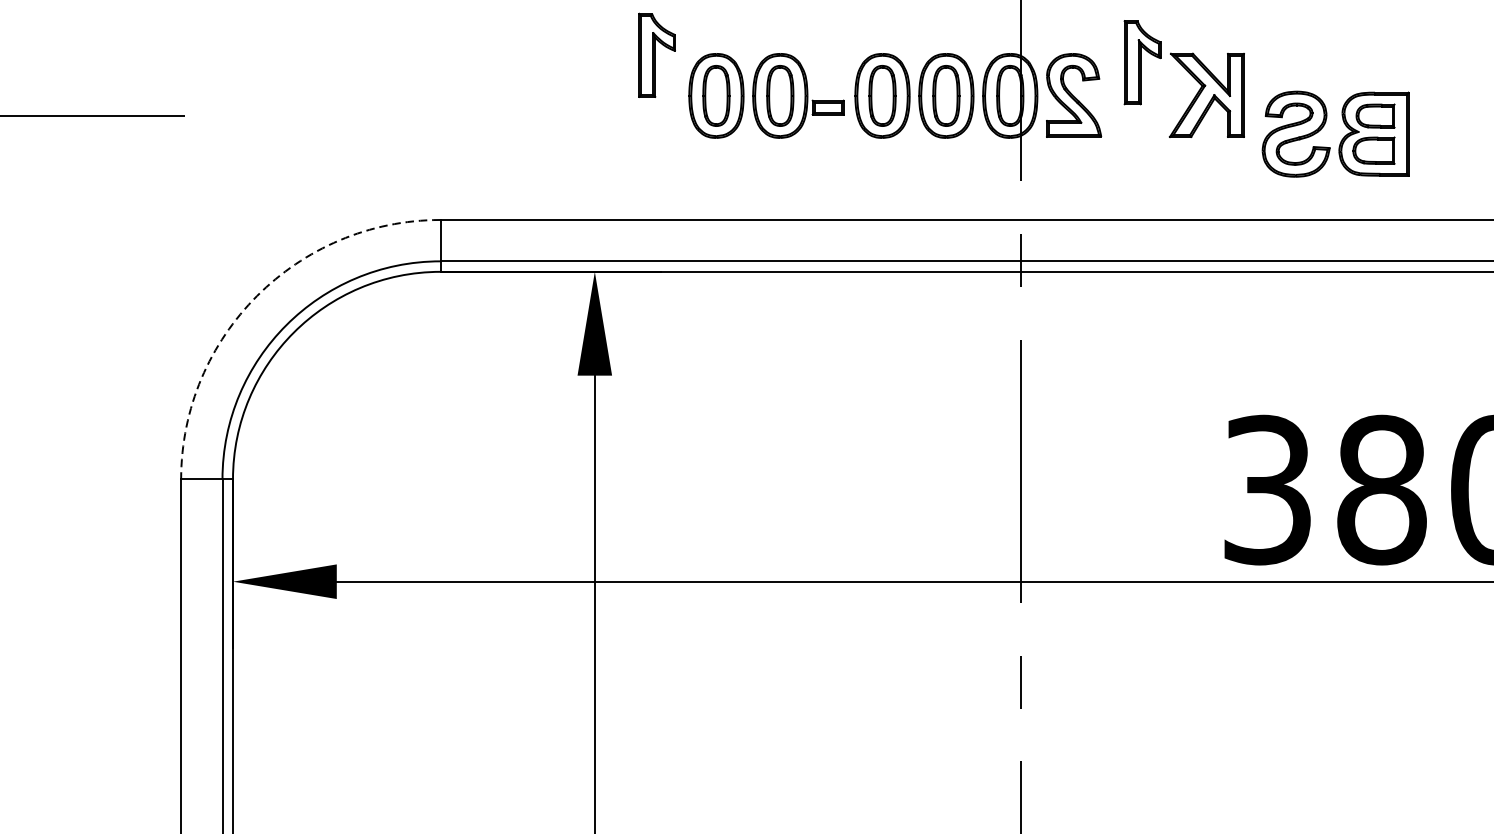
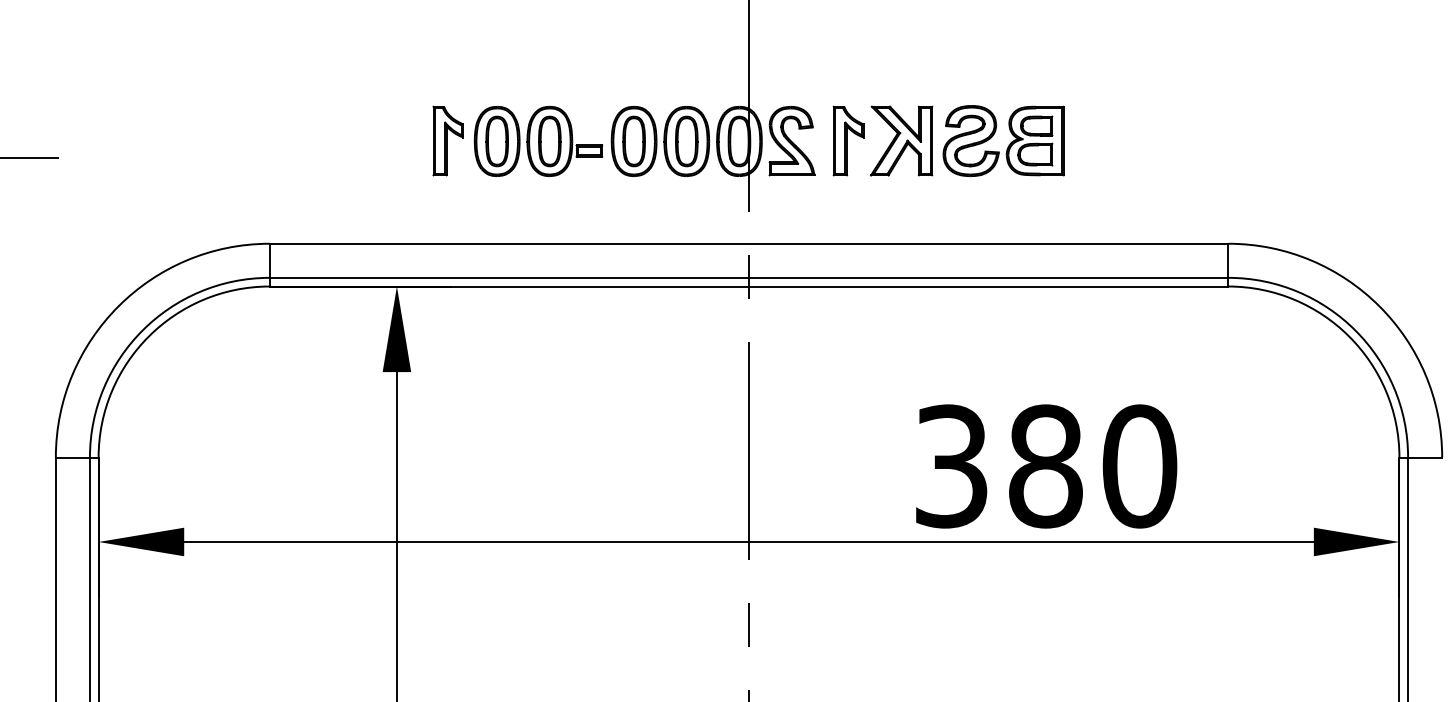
part: (656, 54) -> (447, 140), moved
part: (1142, 61) -> (848, 140), moved
part: (1342, 137) -> (1009, 143), moved
arc: (257, 296) -> (118, 306), dashed -> solid

